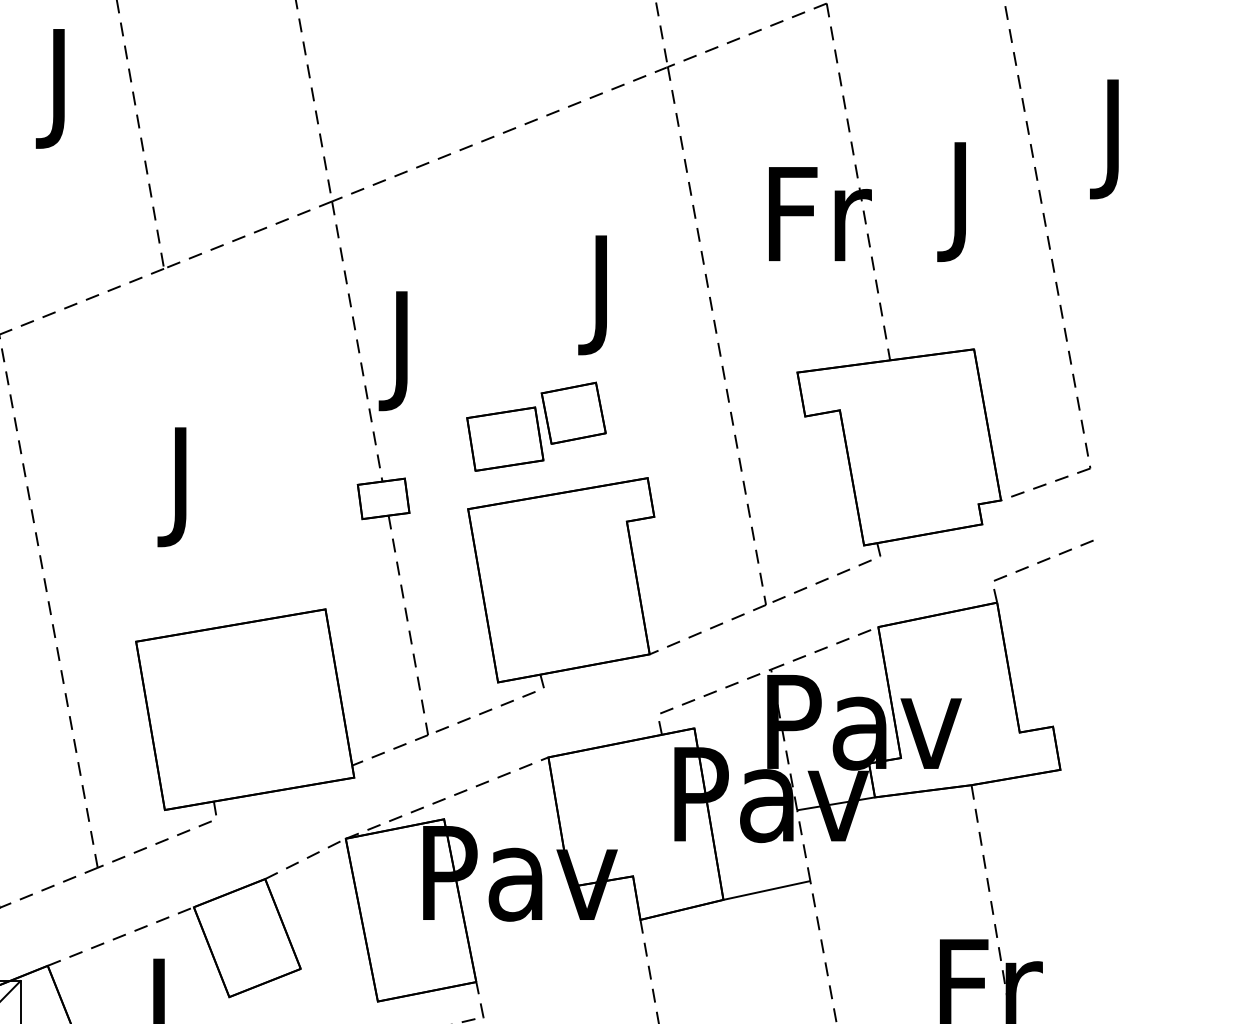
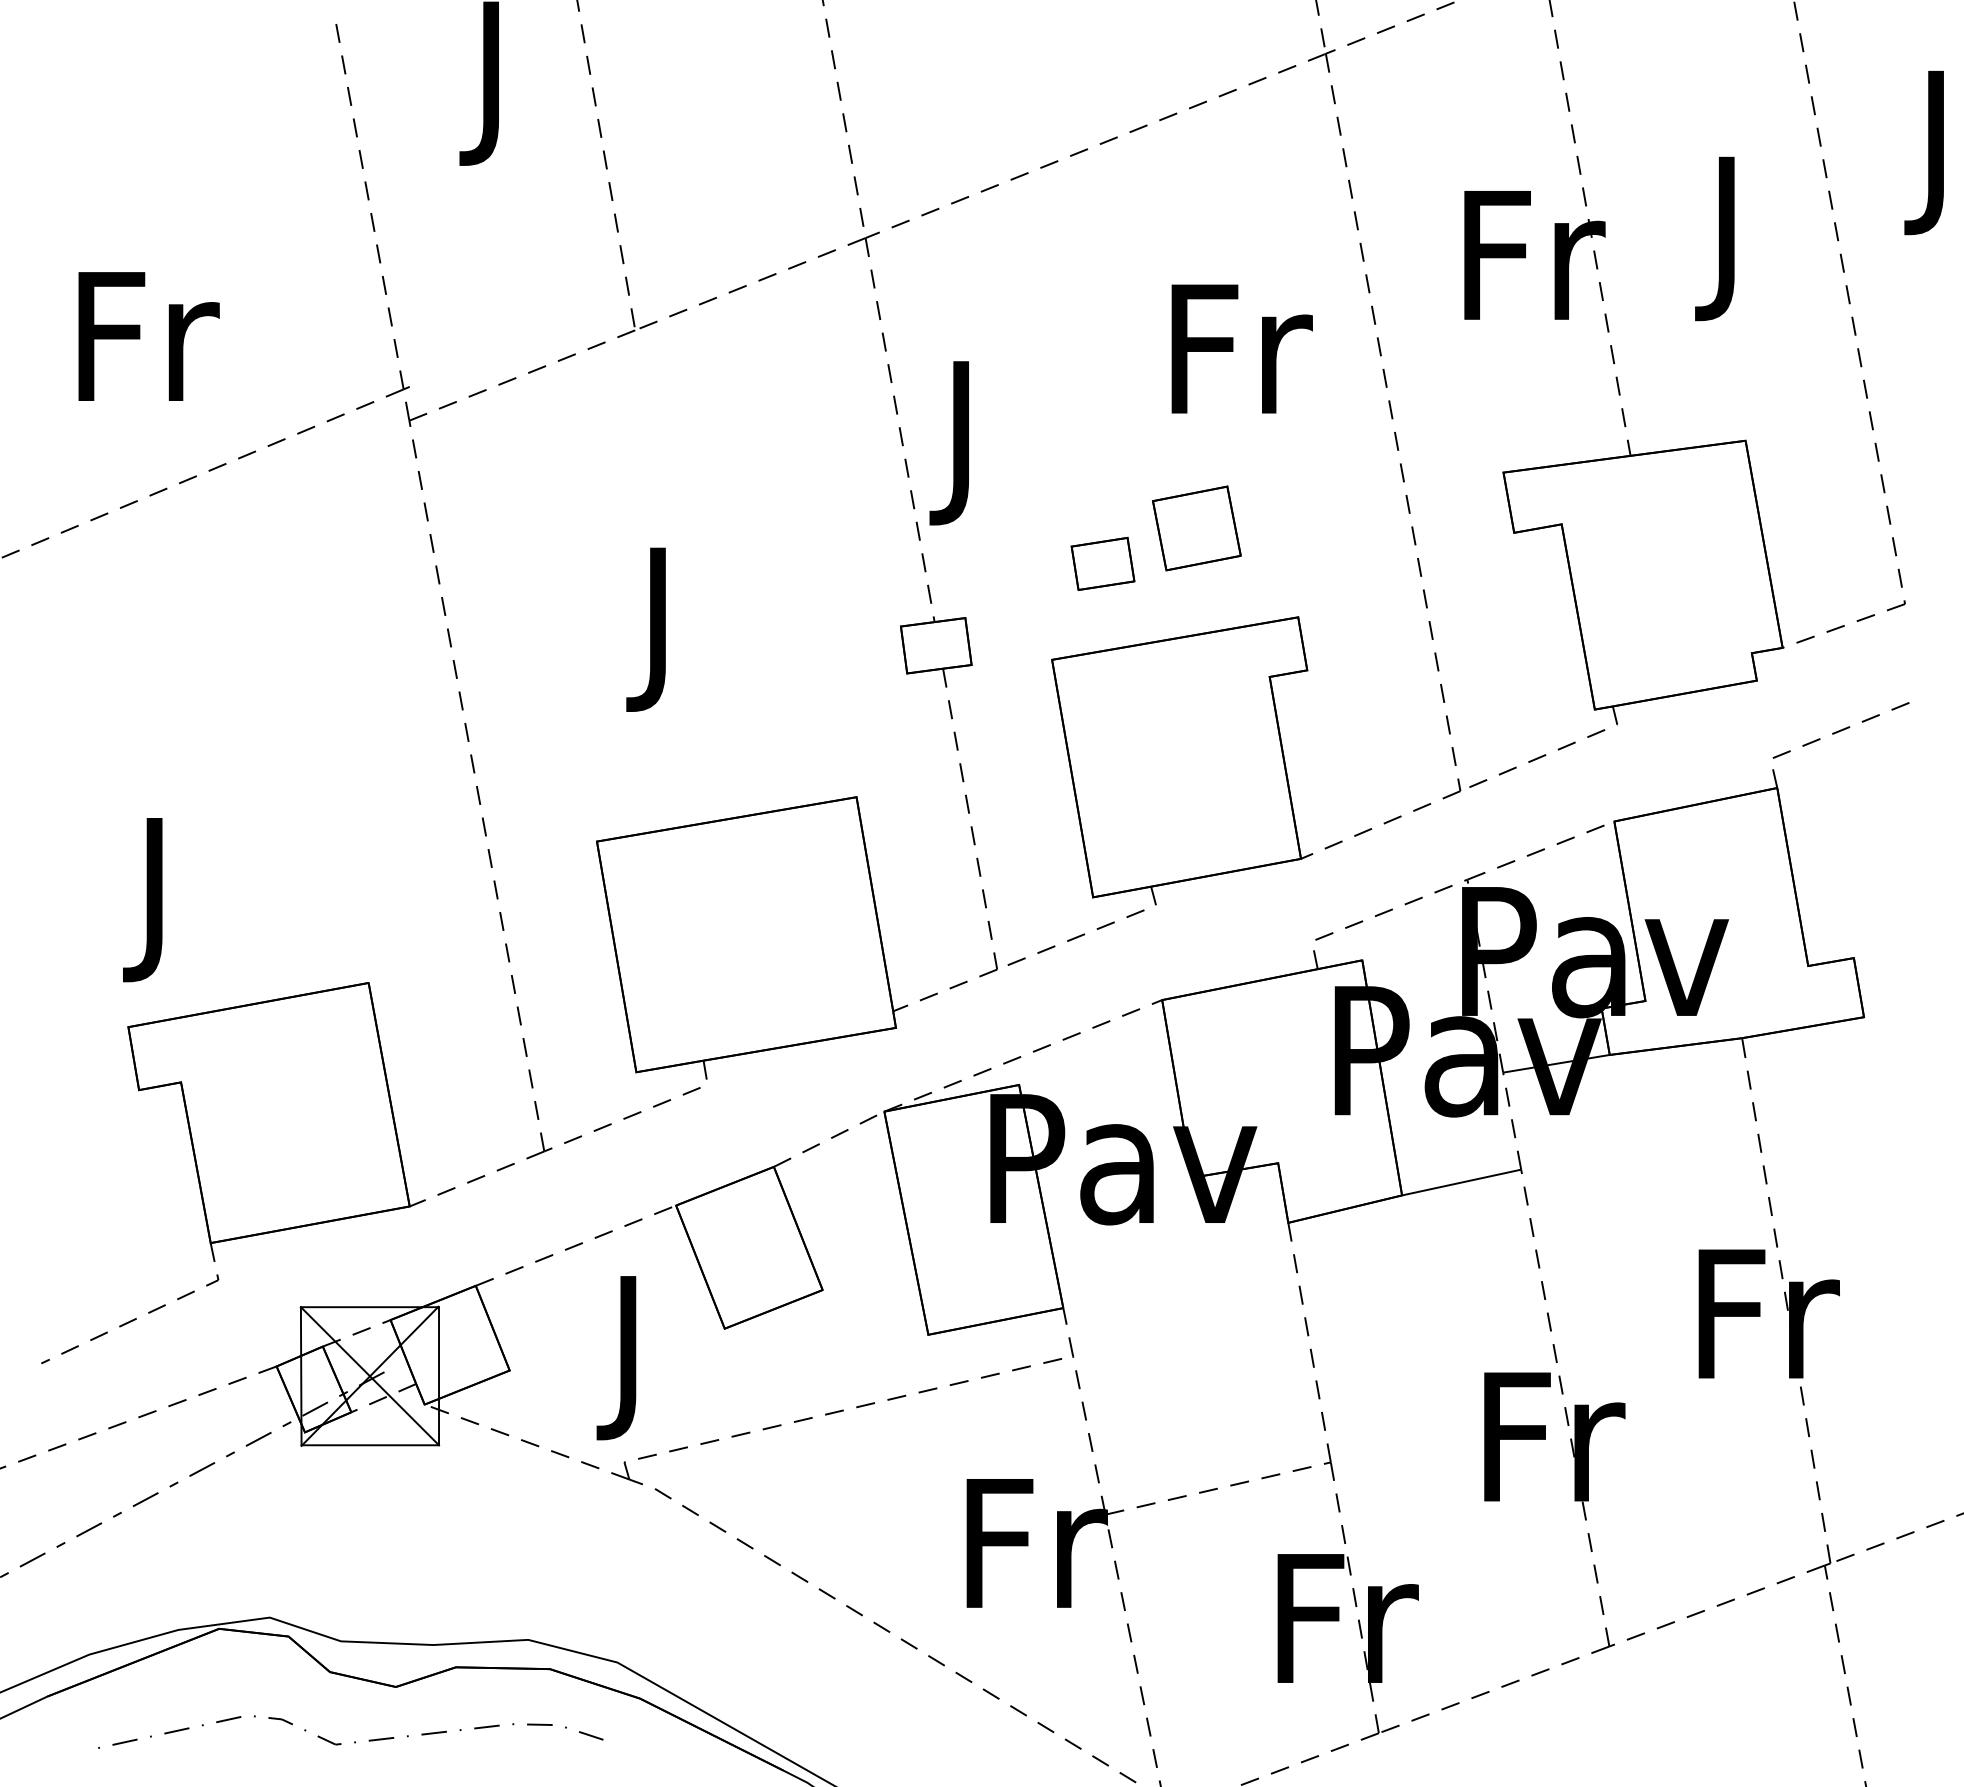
text: (606, 295) -> (1241, 366), J -> Fr
part: (504, 438) -> (1102, 563), size x0.6

